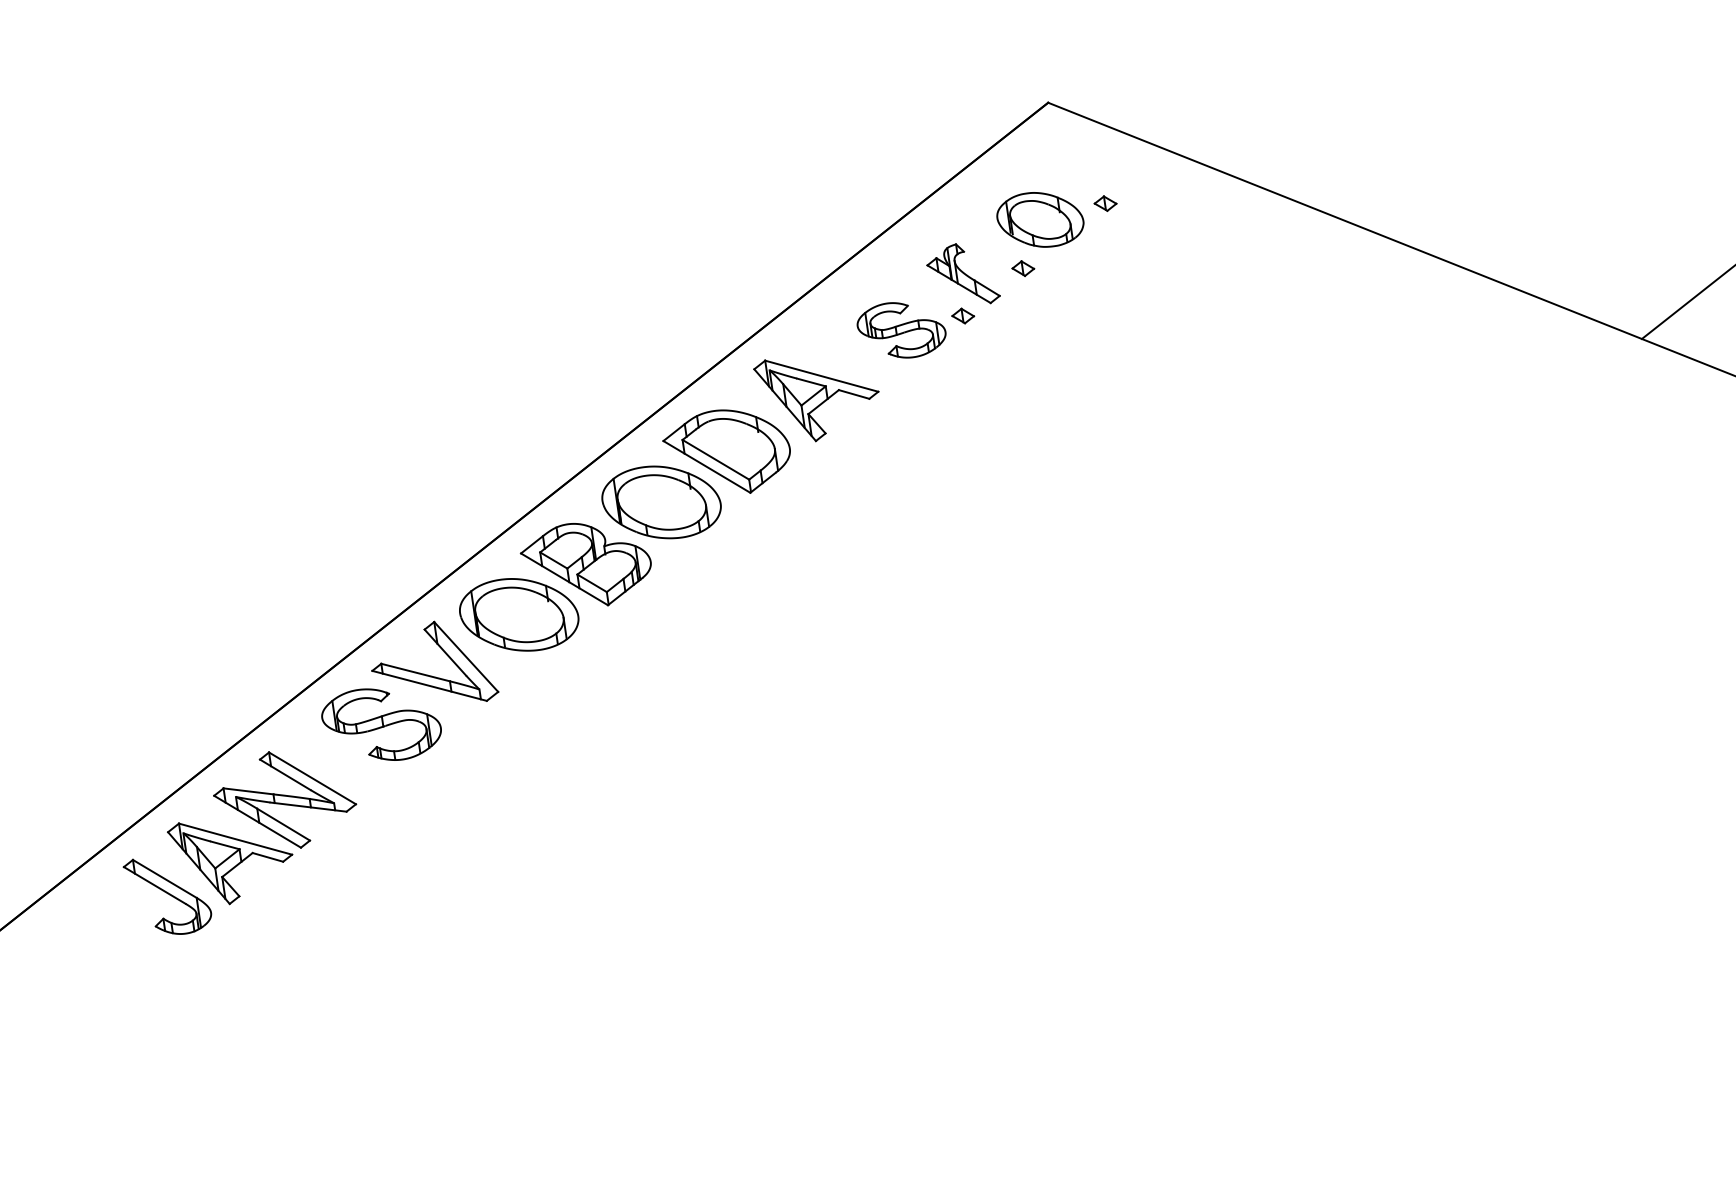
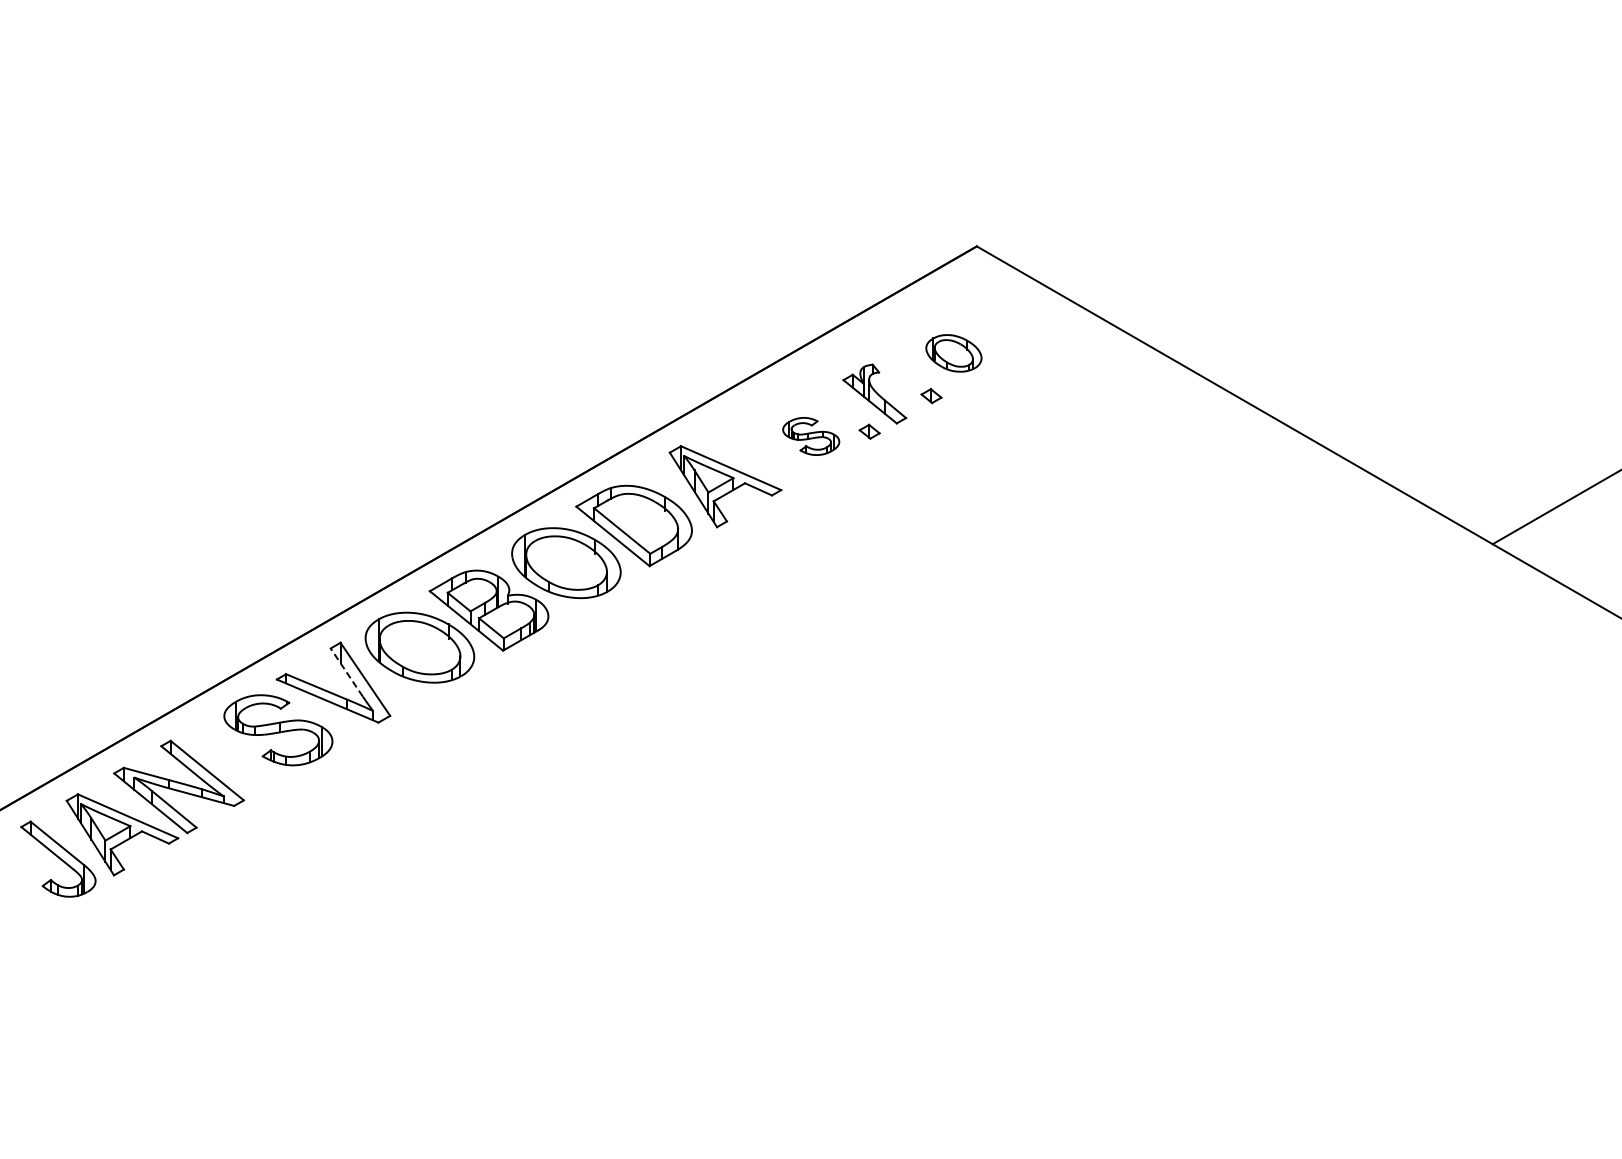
part: (1105, 203) -> (1016, 347), removed
part: (1040, 220) -> (953, 353), size x0.7
part: (902, 330) -> (811, 436), size x0.7
line: (445, 652) -> (346, 672), solid -> dashed

